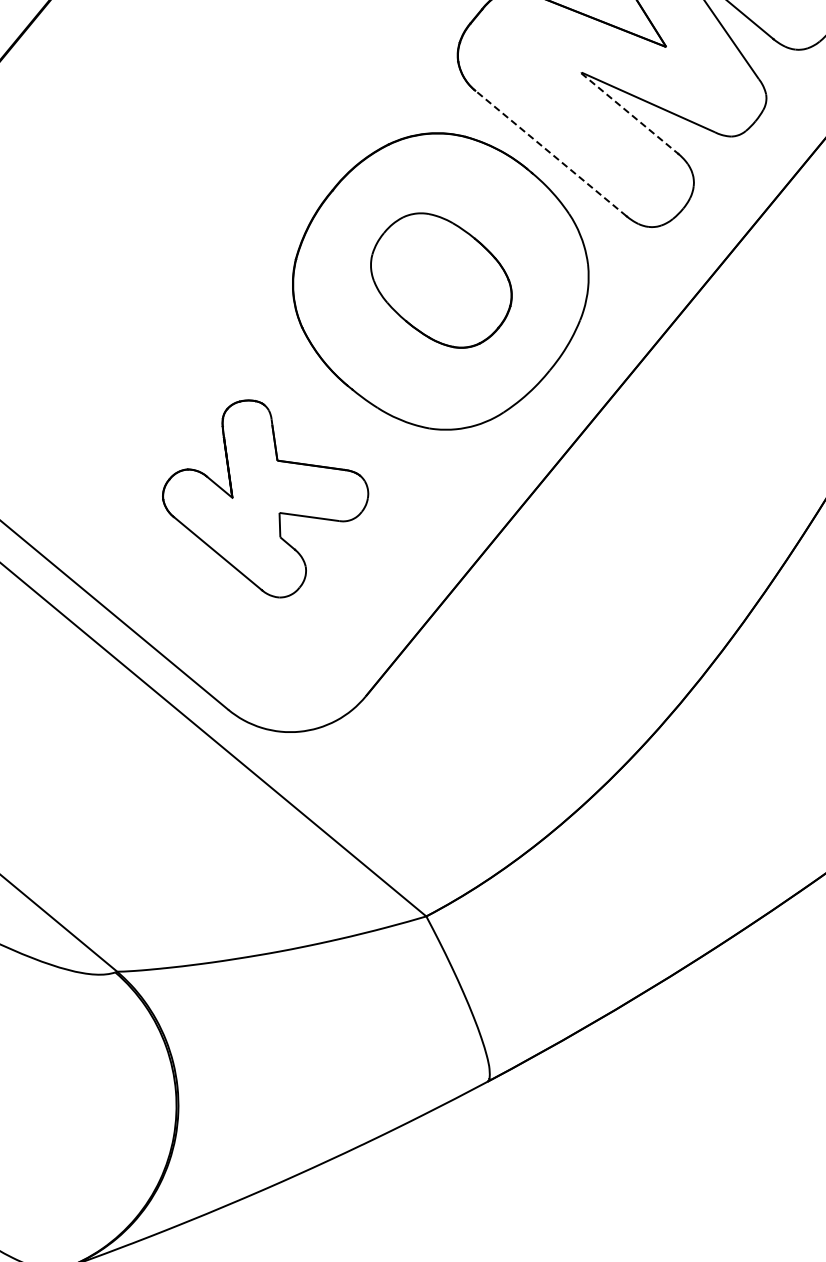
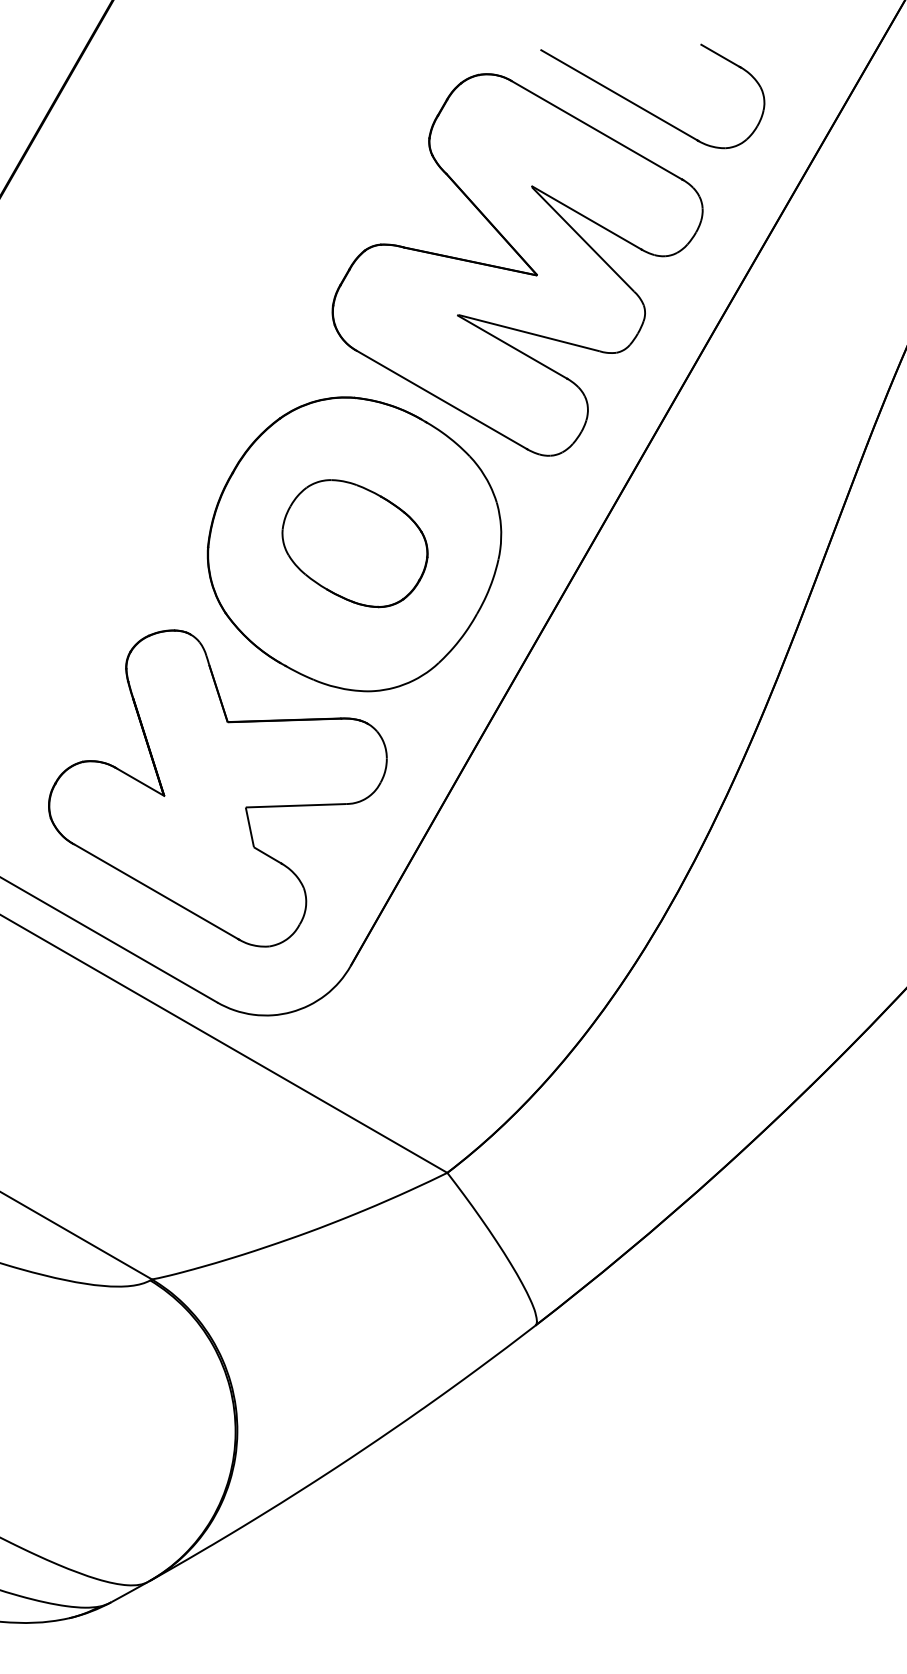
line: (629, 113) -> (512, 347), dashed -> solid
line: (551, 154) -> (442, 400), dashed -> solid
part: (264, 498) -> (217, 788), size x1.67

